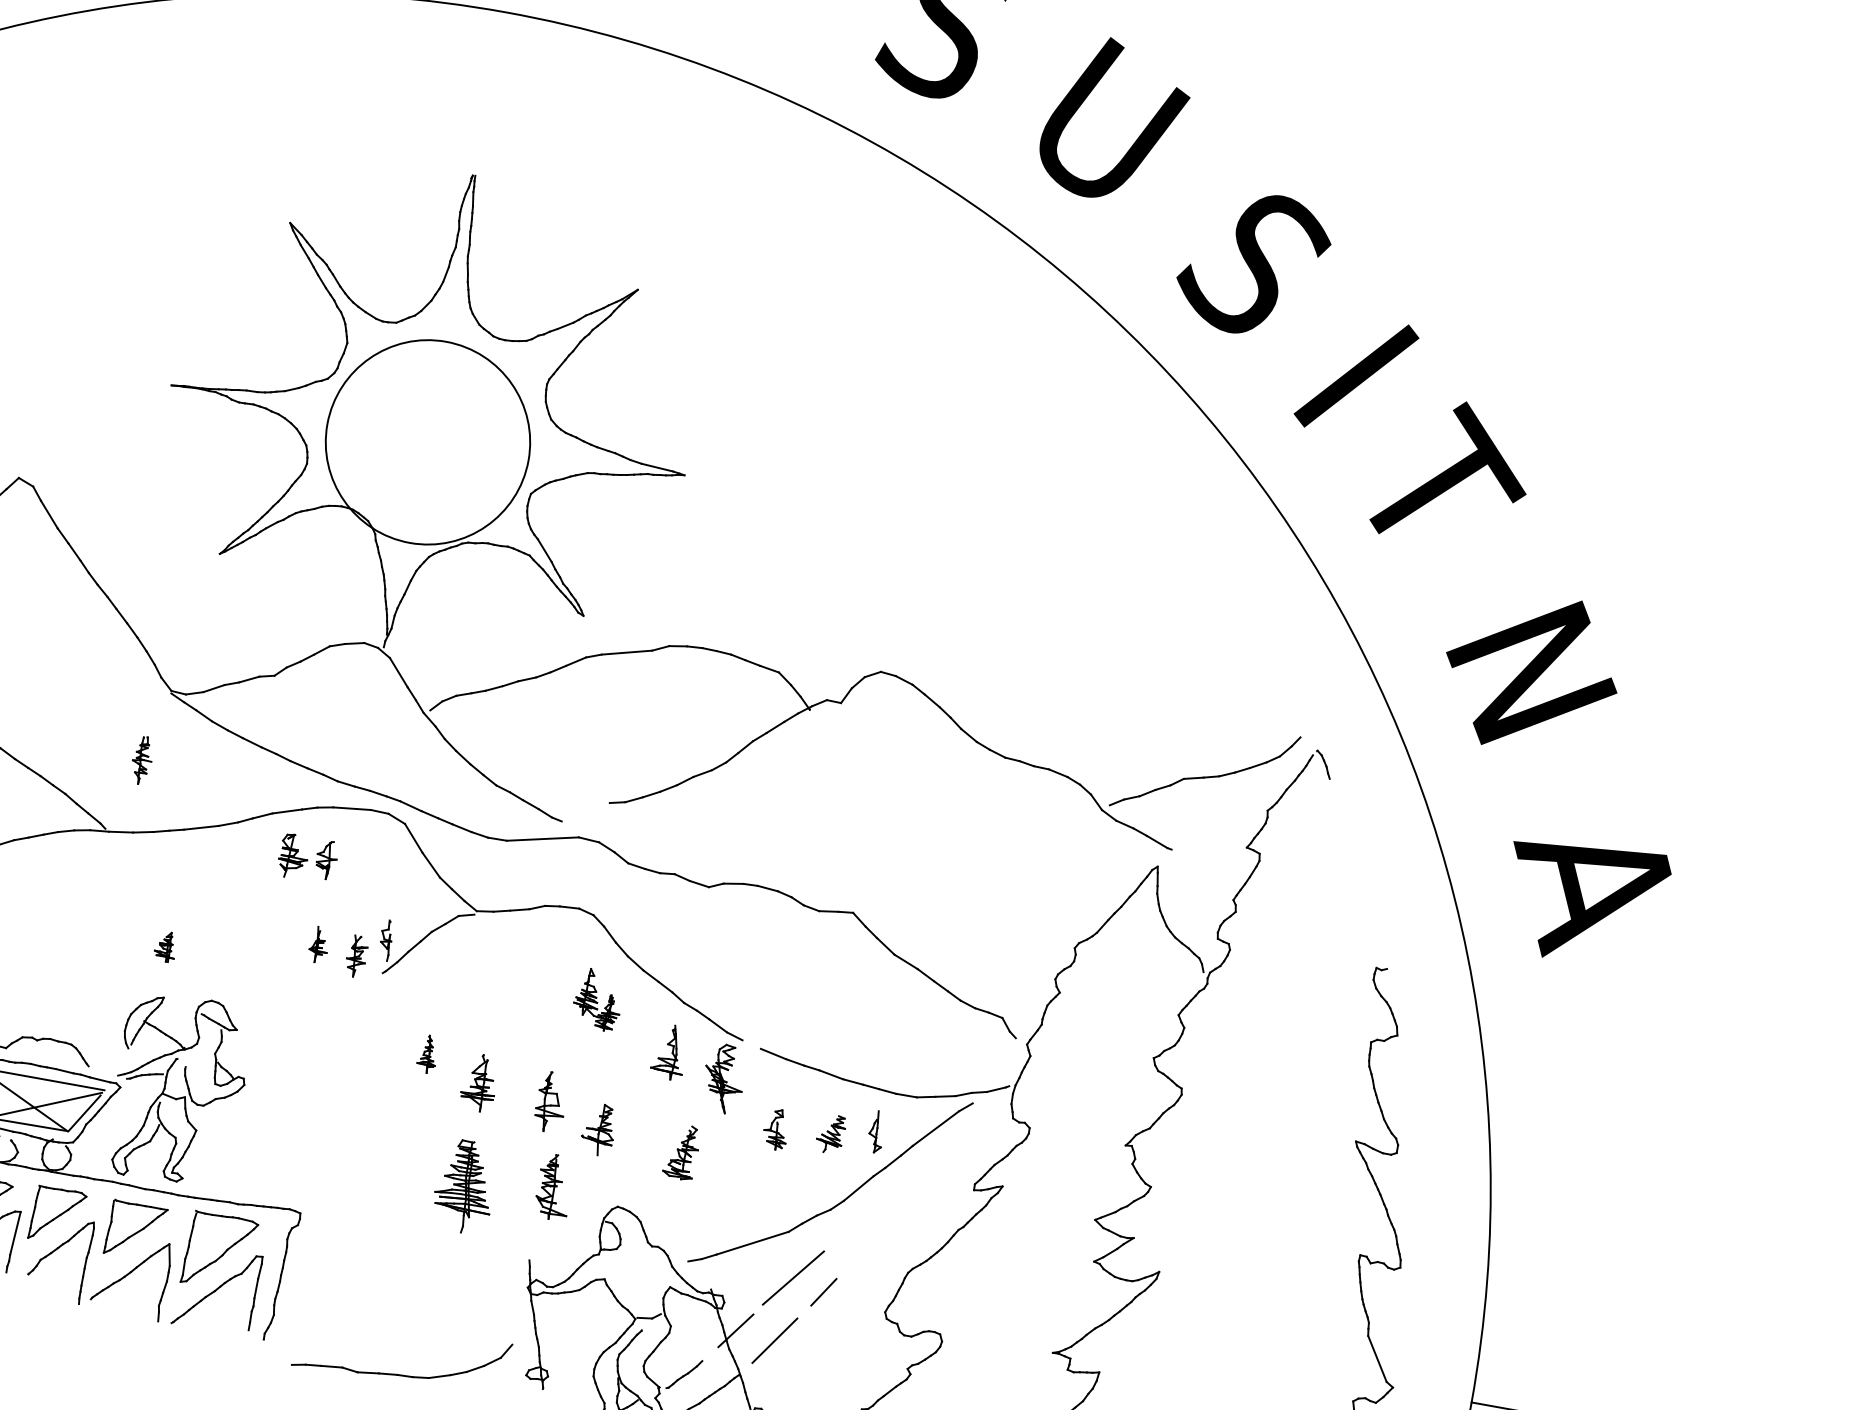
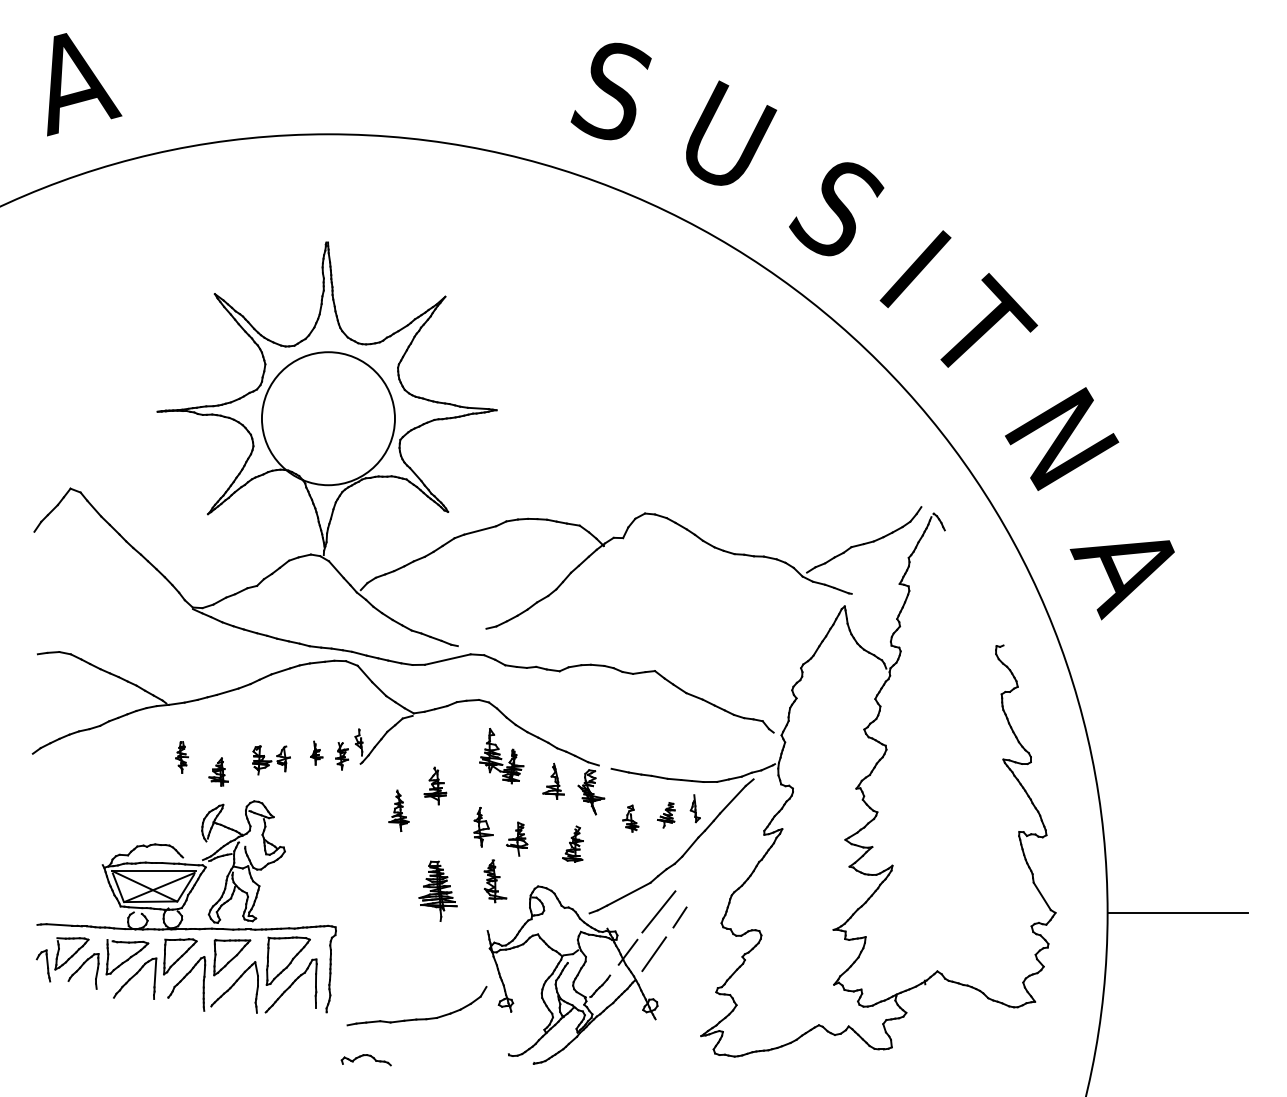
part: (141, 760) -> (181, 757), moved
part: (307, 859) -> (271, 760), moved
part: (165, 945) -> (218, 771), size x1.43
part: (597, 1000) -> (501, 756), size x1.43
part: (427, 1053) -> (398, 810), size x1.67
part: (479, 1082) -> (435, 785), moved

